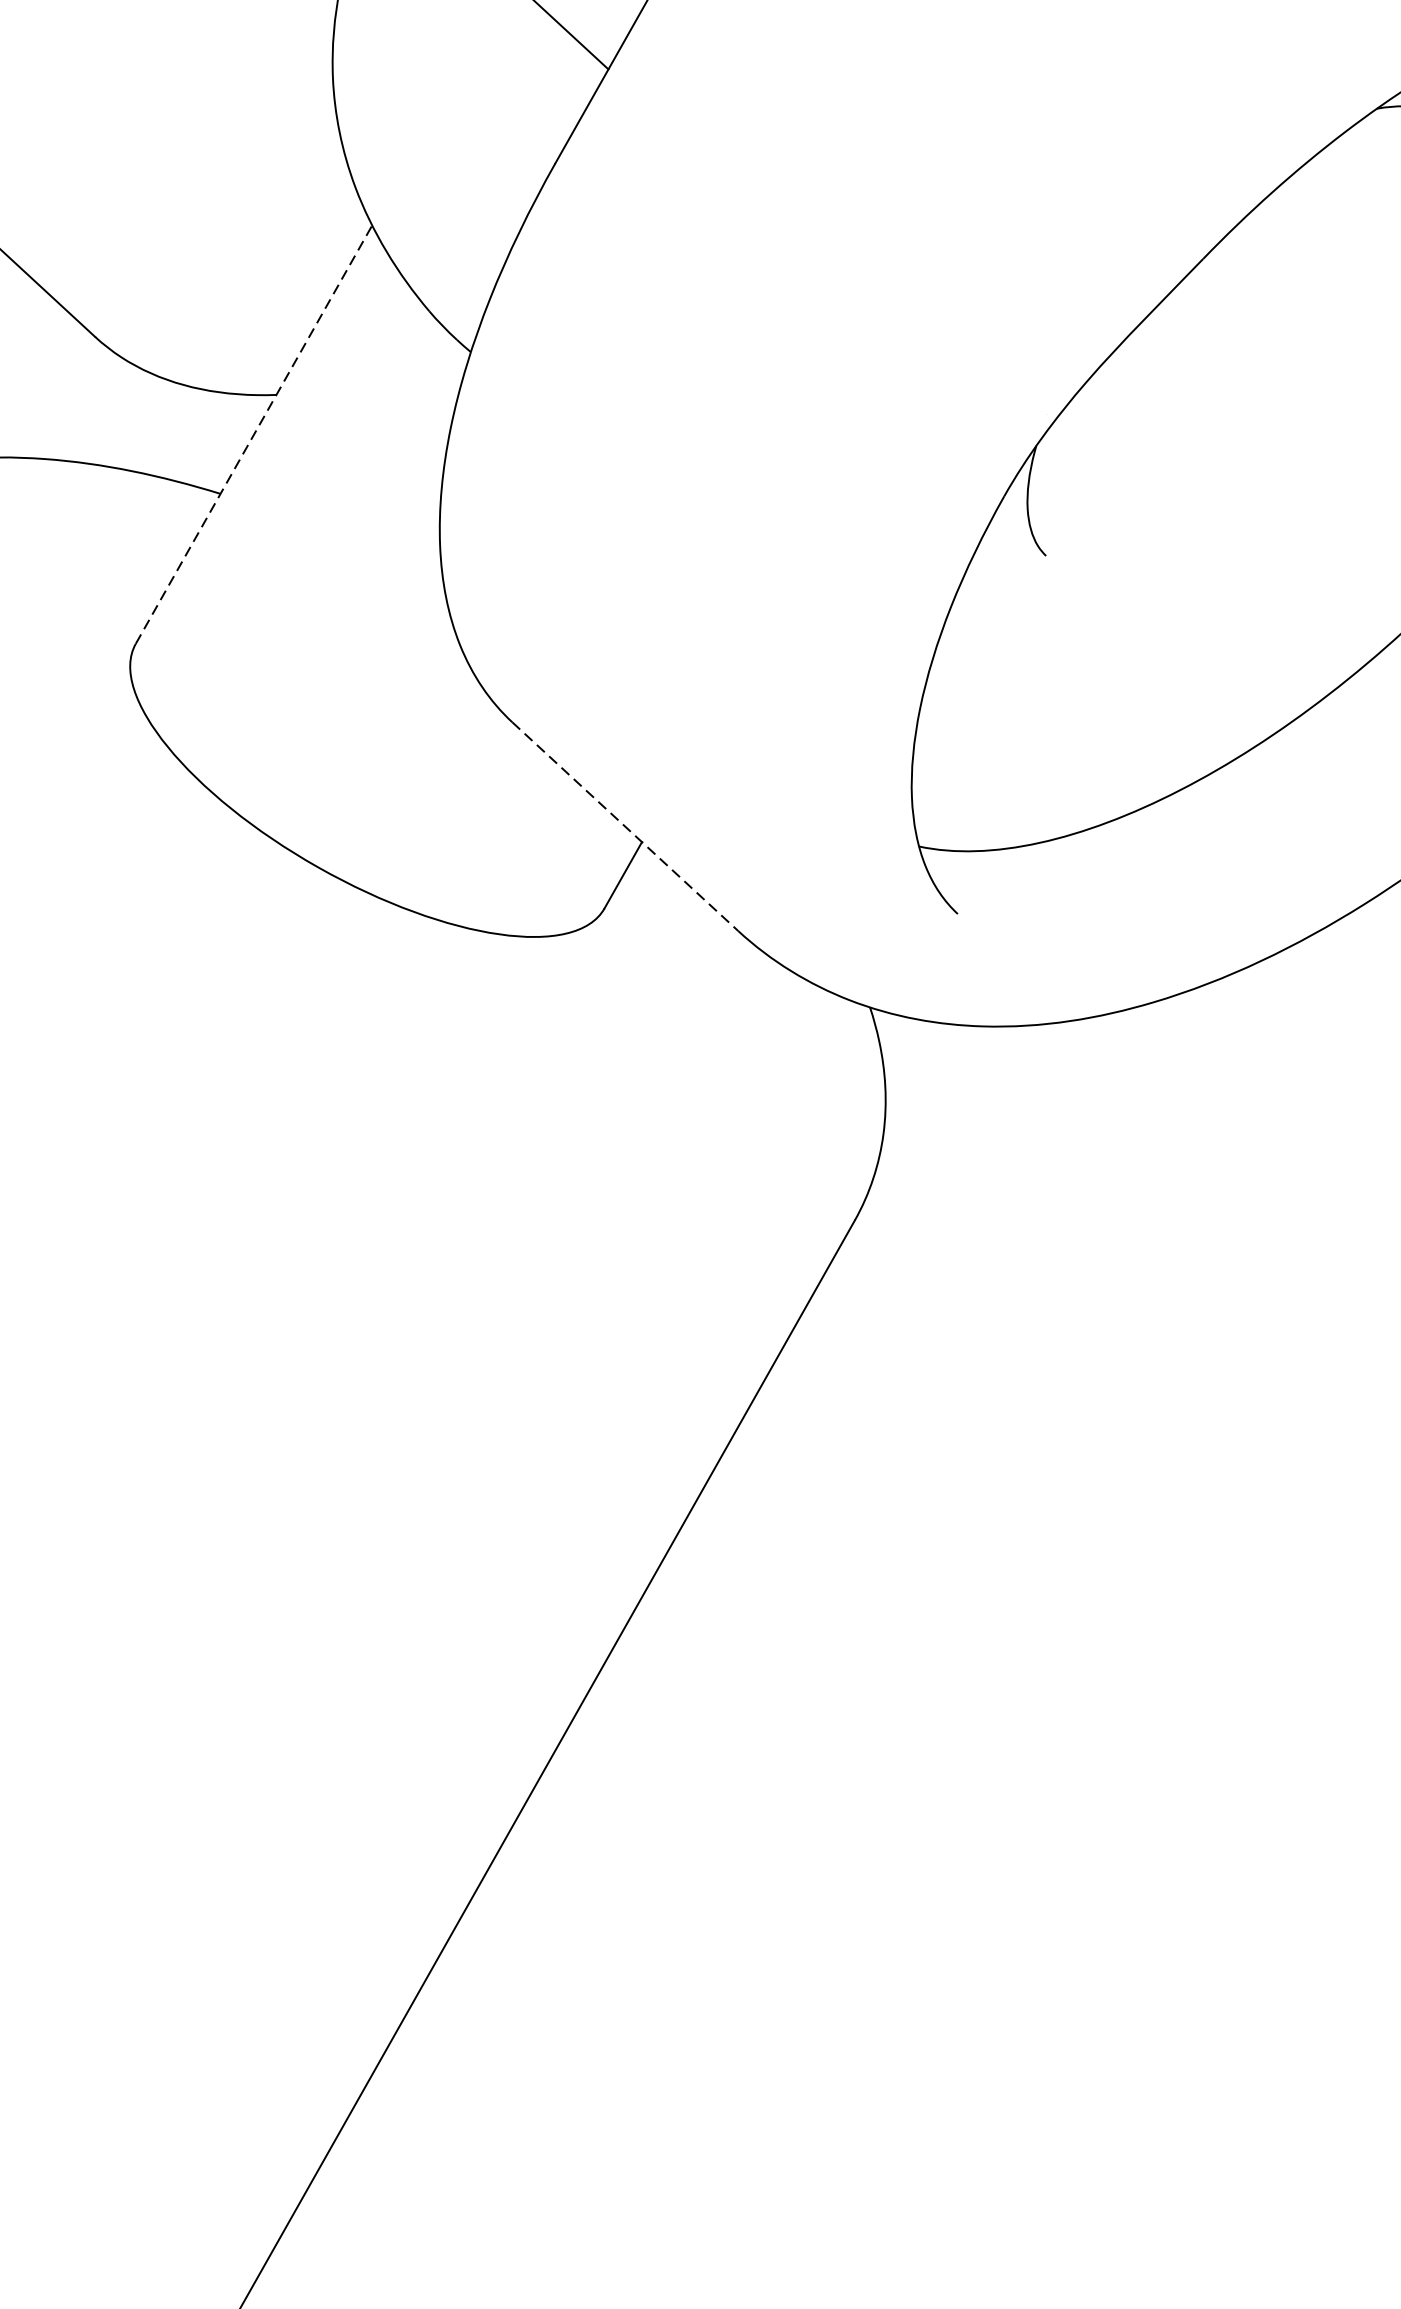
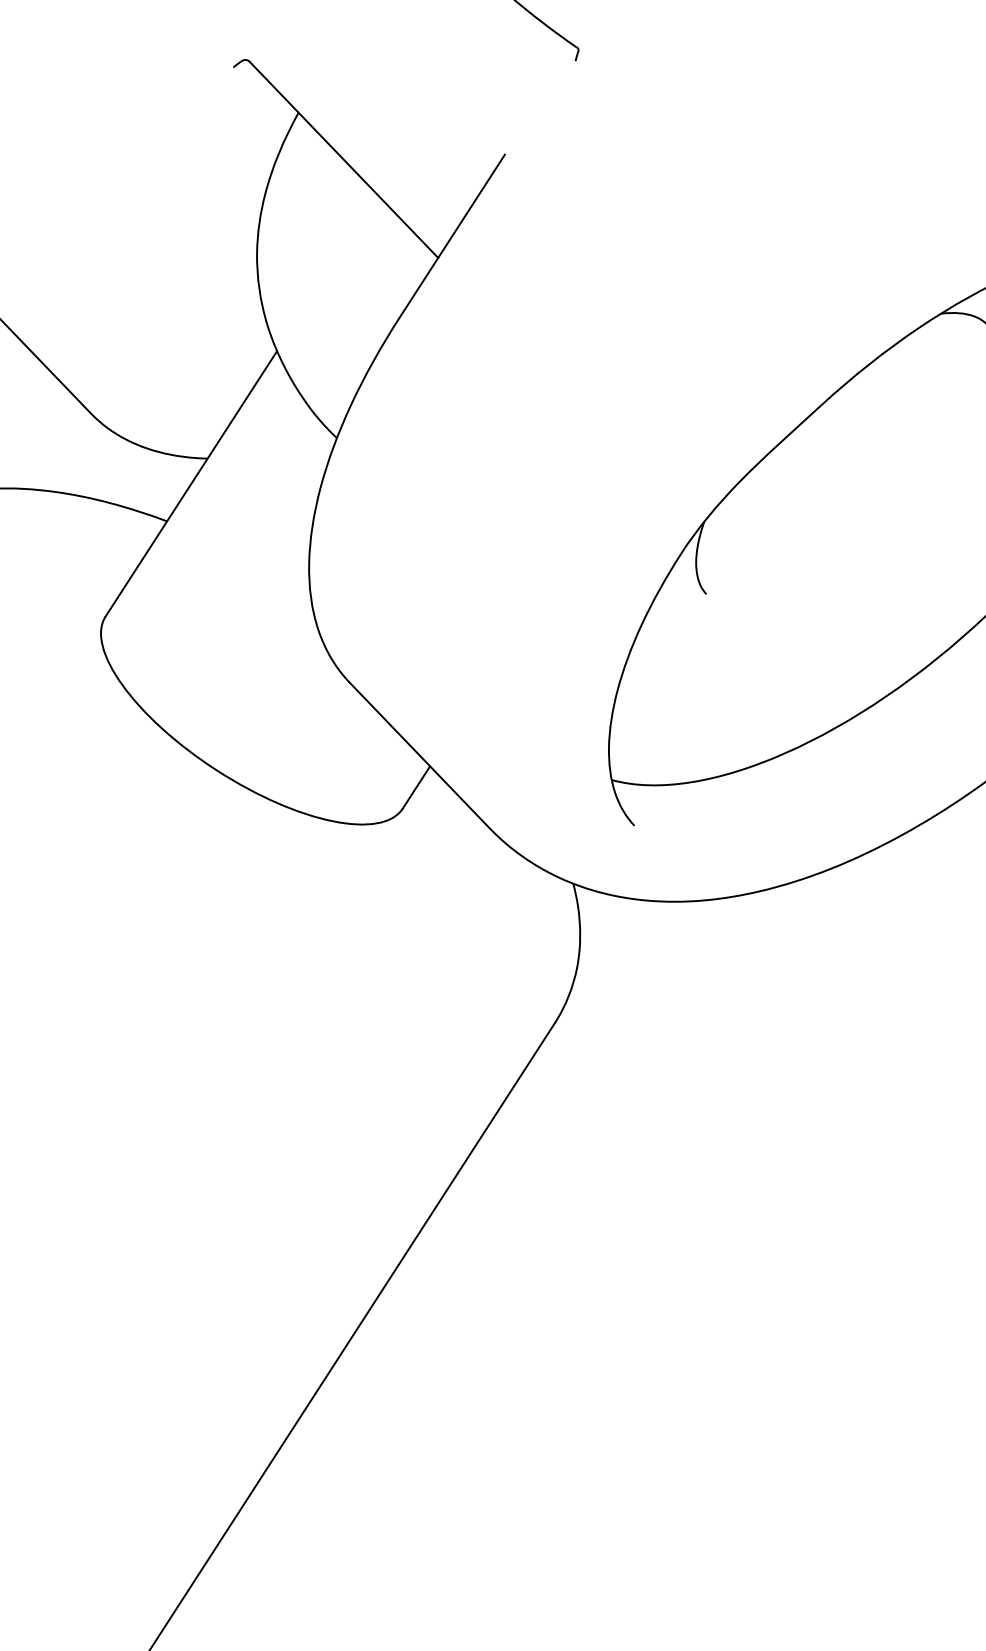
line: (254, 434) -> (191, 483), dashed -> solid
line: (626, 826) -> (420, 755), dashed -> solid

